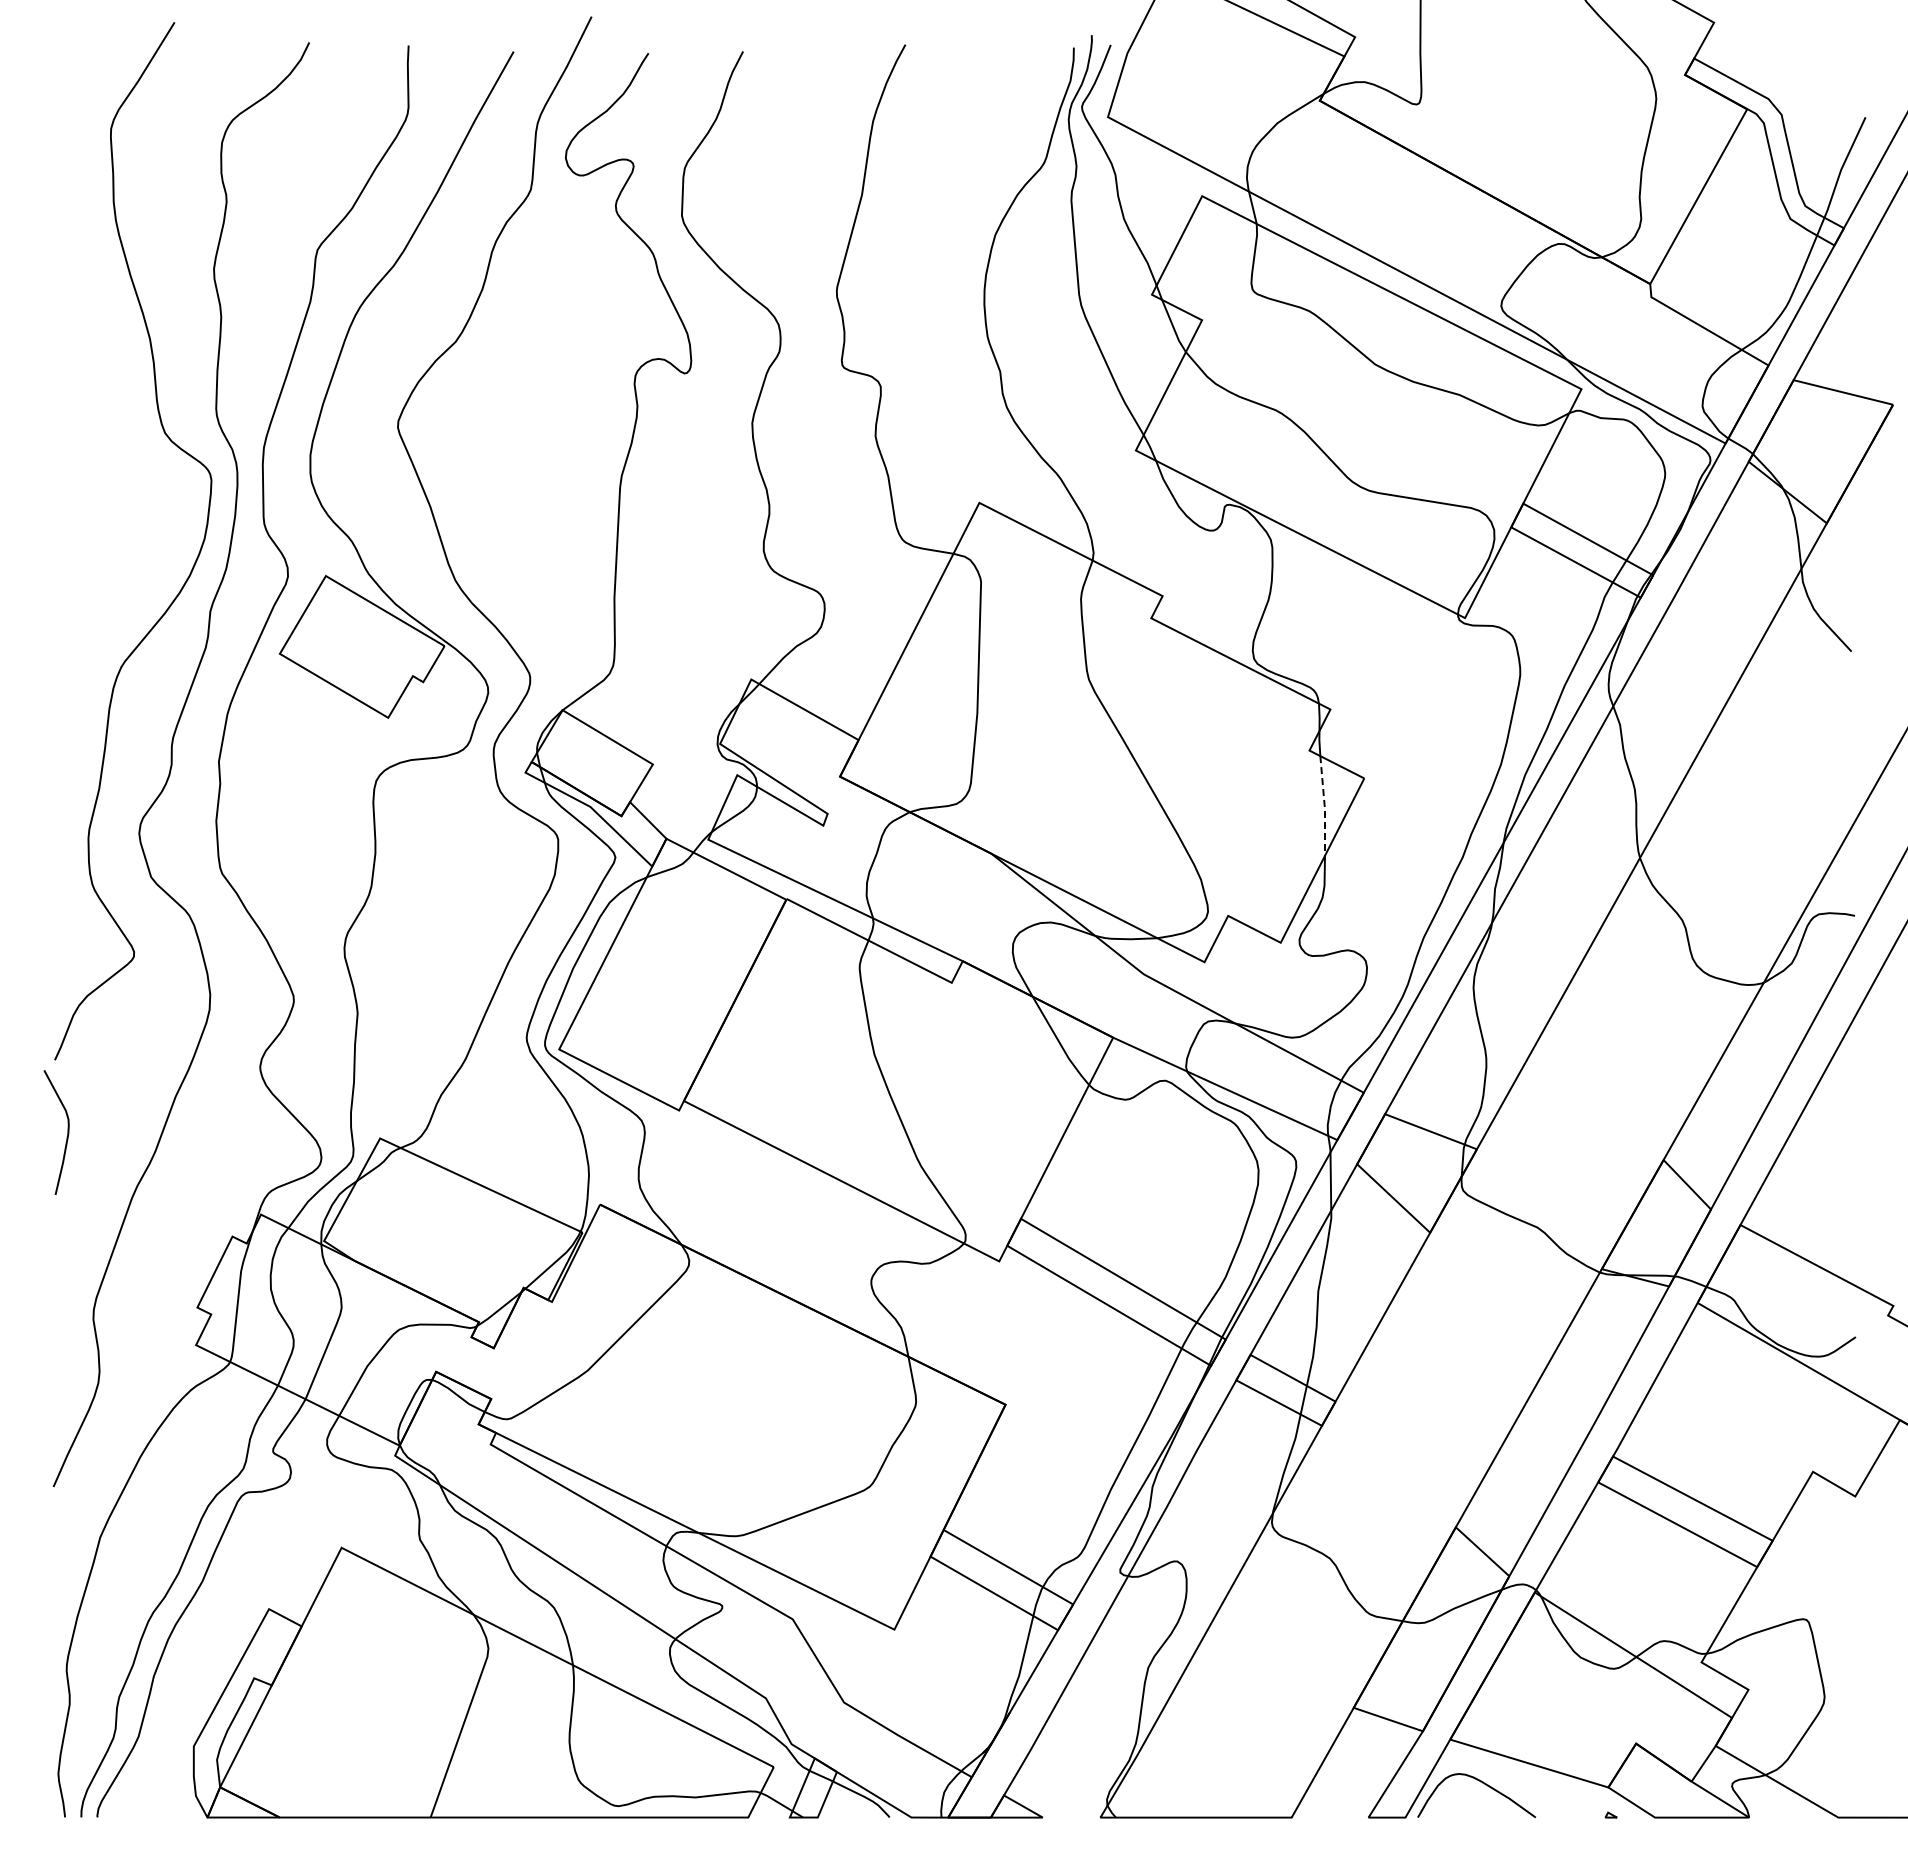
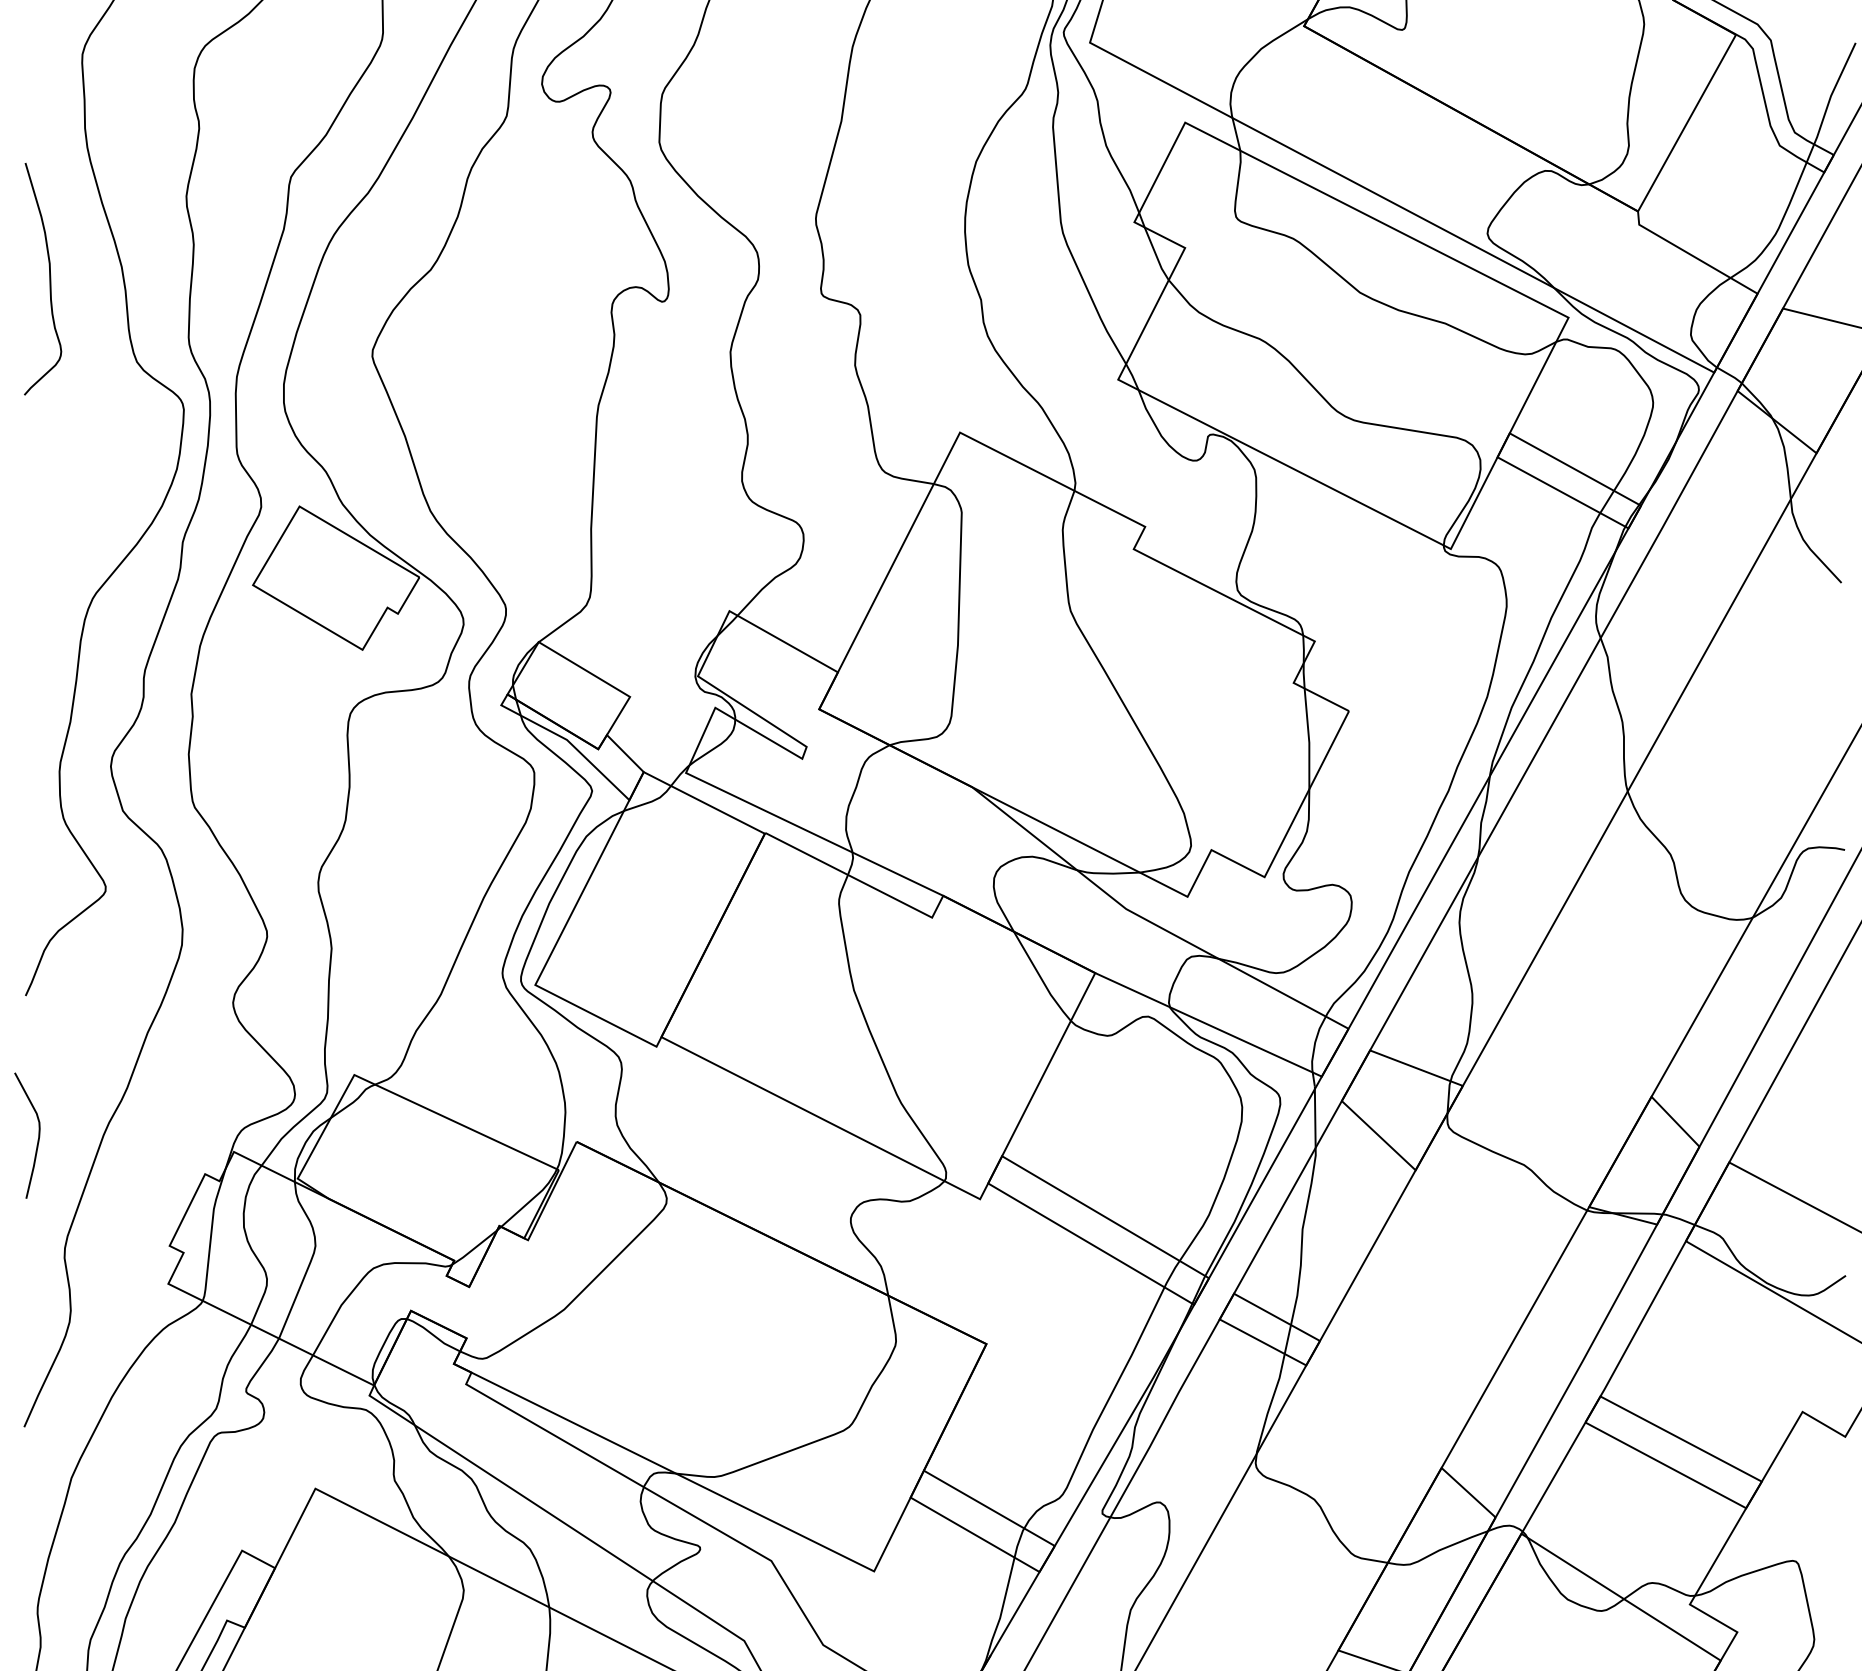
curve: (78, 351) -> (49, 279), added
line: (1324, 806) -> (1308, 739), dashed -> solid
curve: (67, 1132) -> (38, 1135), moved

